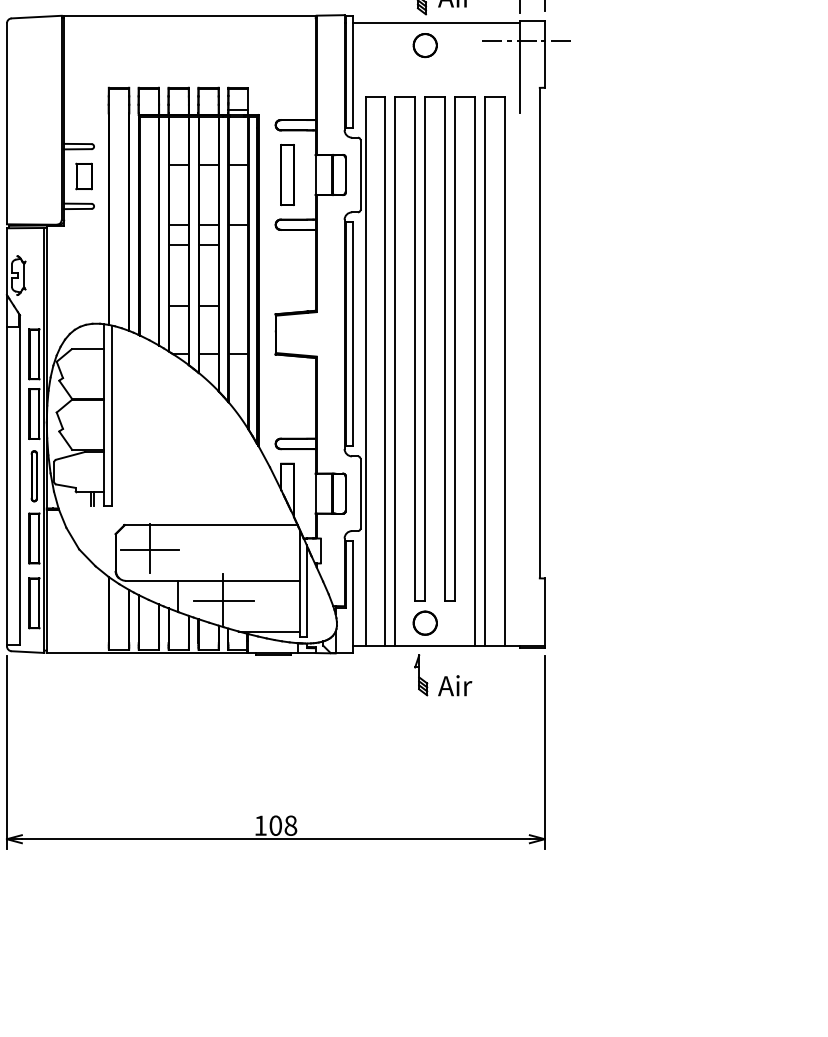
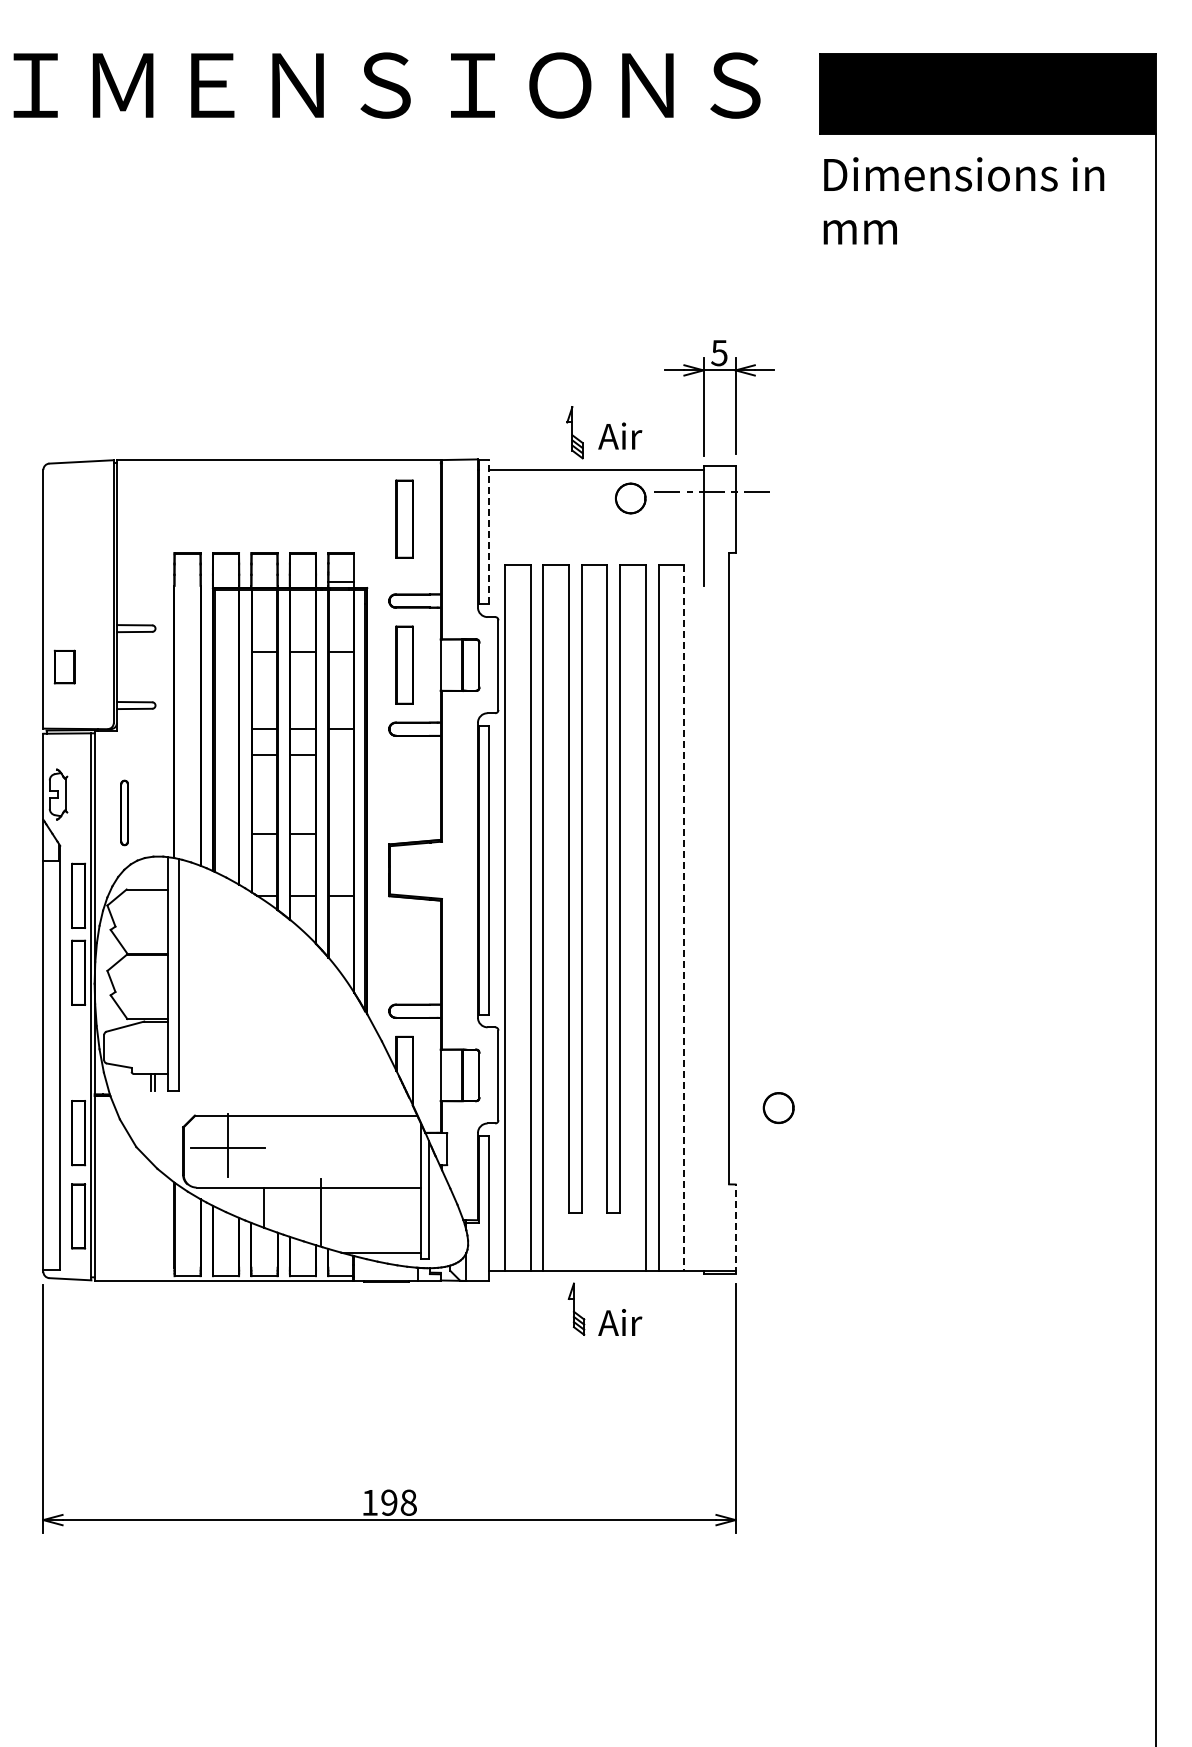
part: (425, 45) -> (630, 498), moved
part: (287, 61) -> (404, 518), added
line: (352, 71) -> (488, 531), solid -> dashed
part: (83, 176) -> (64, 666), moved
line: (505, 371) -> (684, 918), solid -> dashed
part: (34, 475) -> (124, 812), moved
line: (223, 601) -> (322, 1213), removed
line: (544, 613) -> (735, 1229), solid -> dashed
circle: (425, 622) -> (778, 1107), moved
text: (275, 825) -> (389, 1502), 108 -> 198

